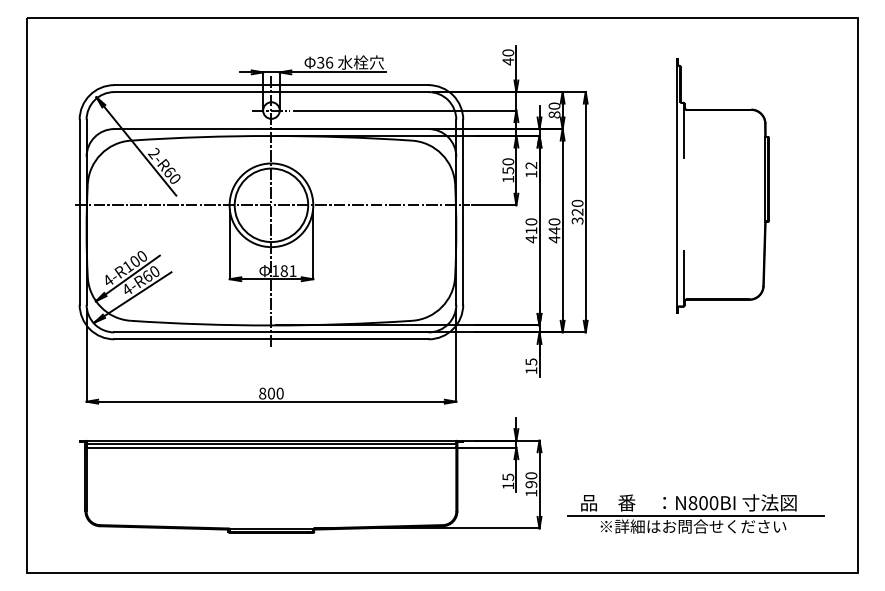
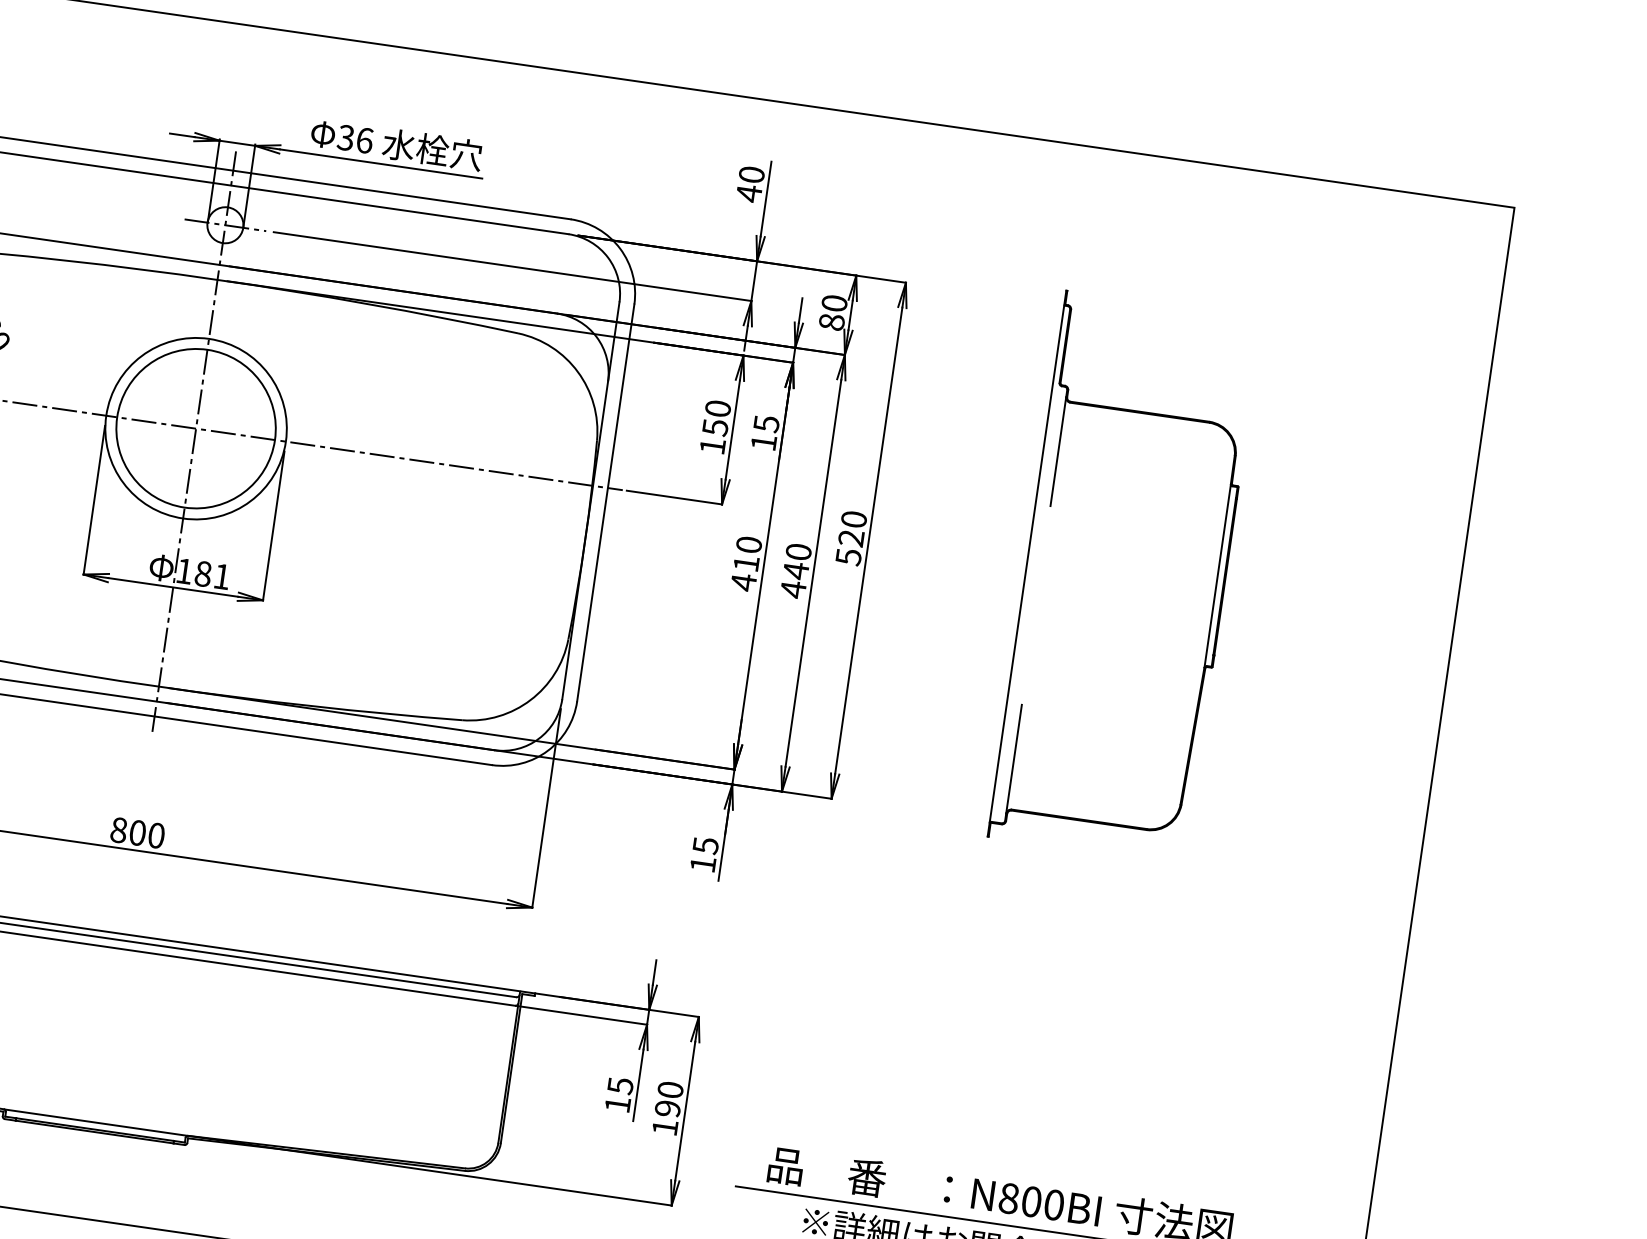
text: (531, 165) -> (766, 423), 12 -> 15
part: (722, 185) -> (1124, 575), moved
text: (576, 220) -> (846, 555), 320 -> 520

